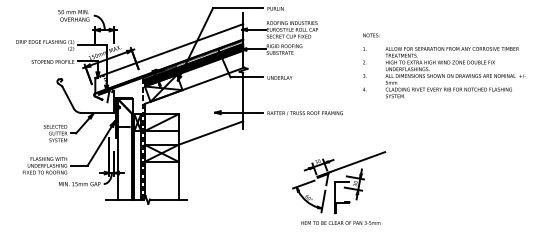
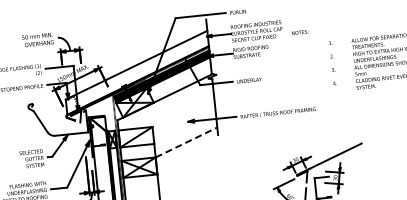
text: (371, 35) -> (300, 32), moved
line: (211, 132) -> (186, 141), solid -> dashed

